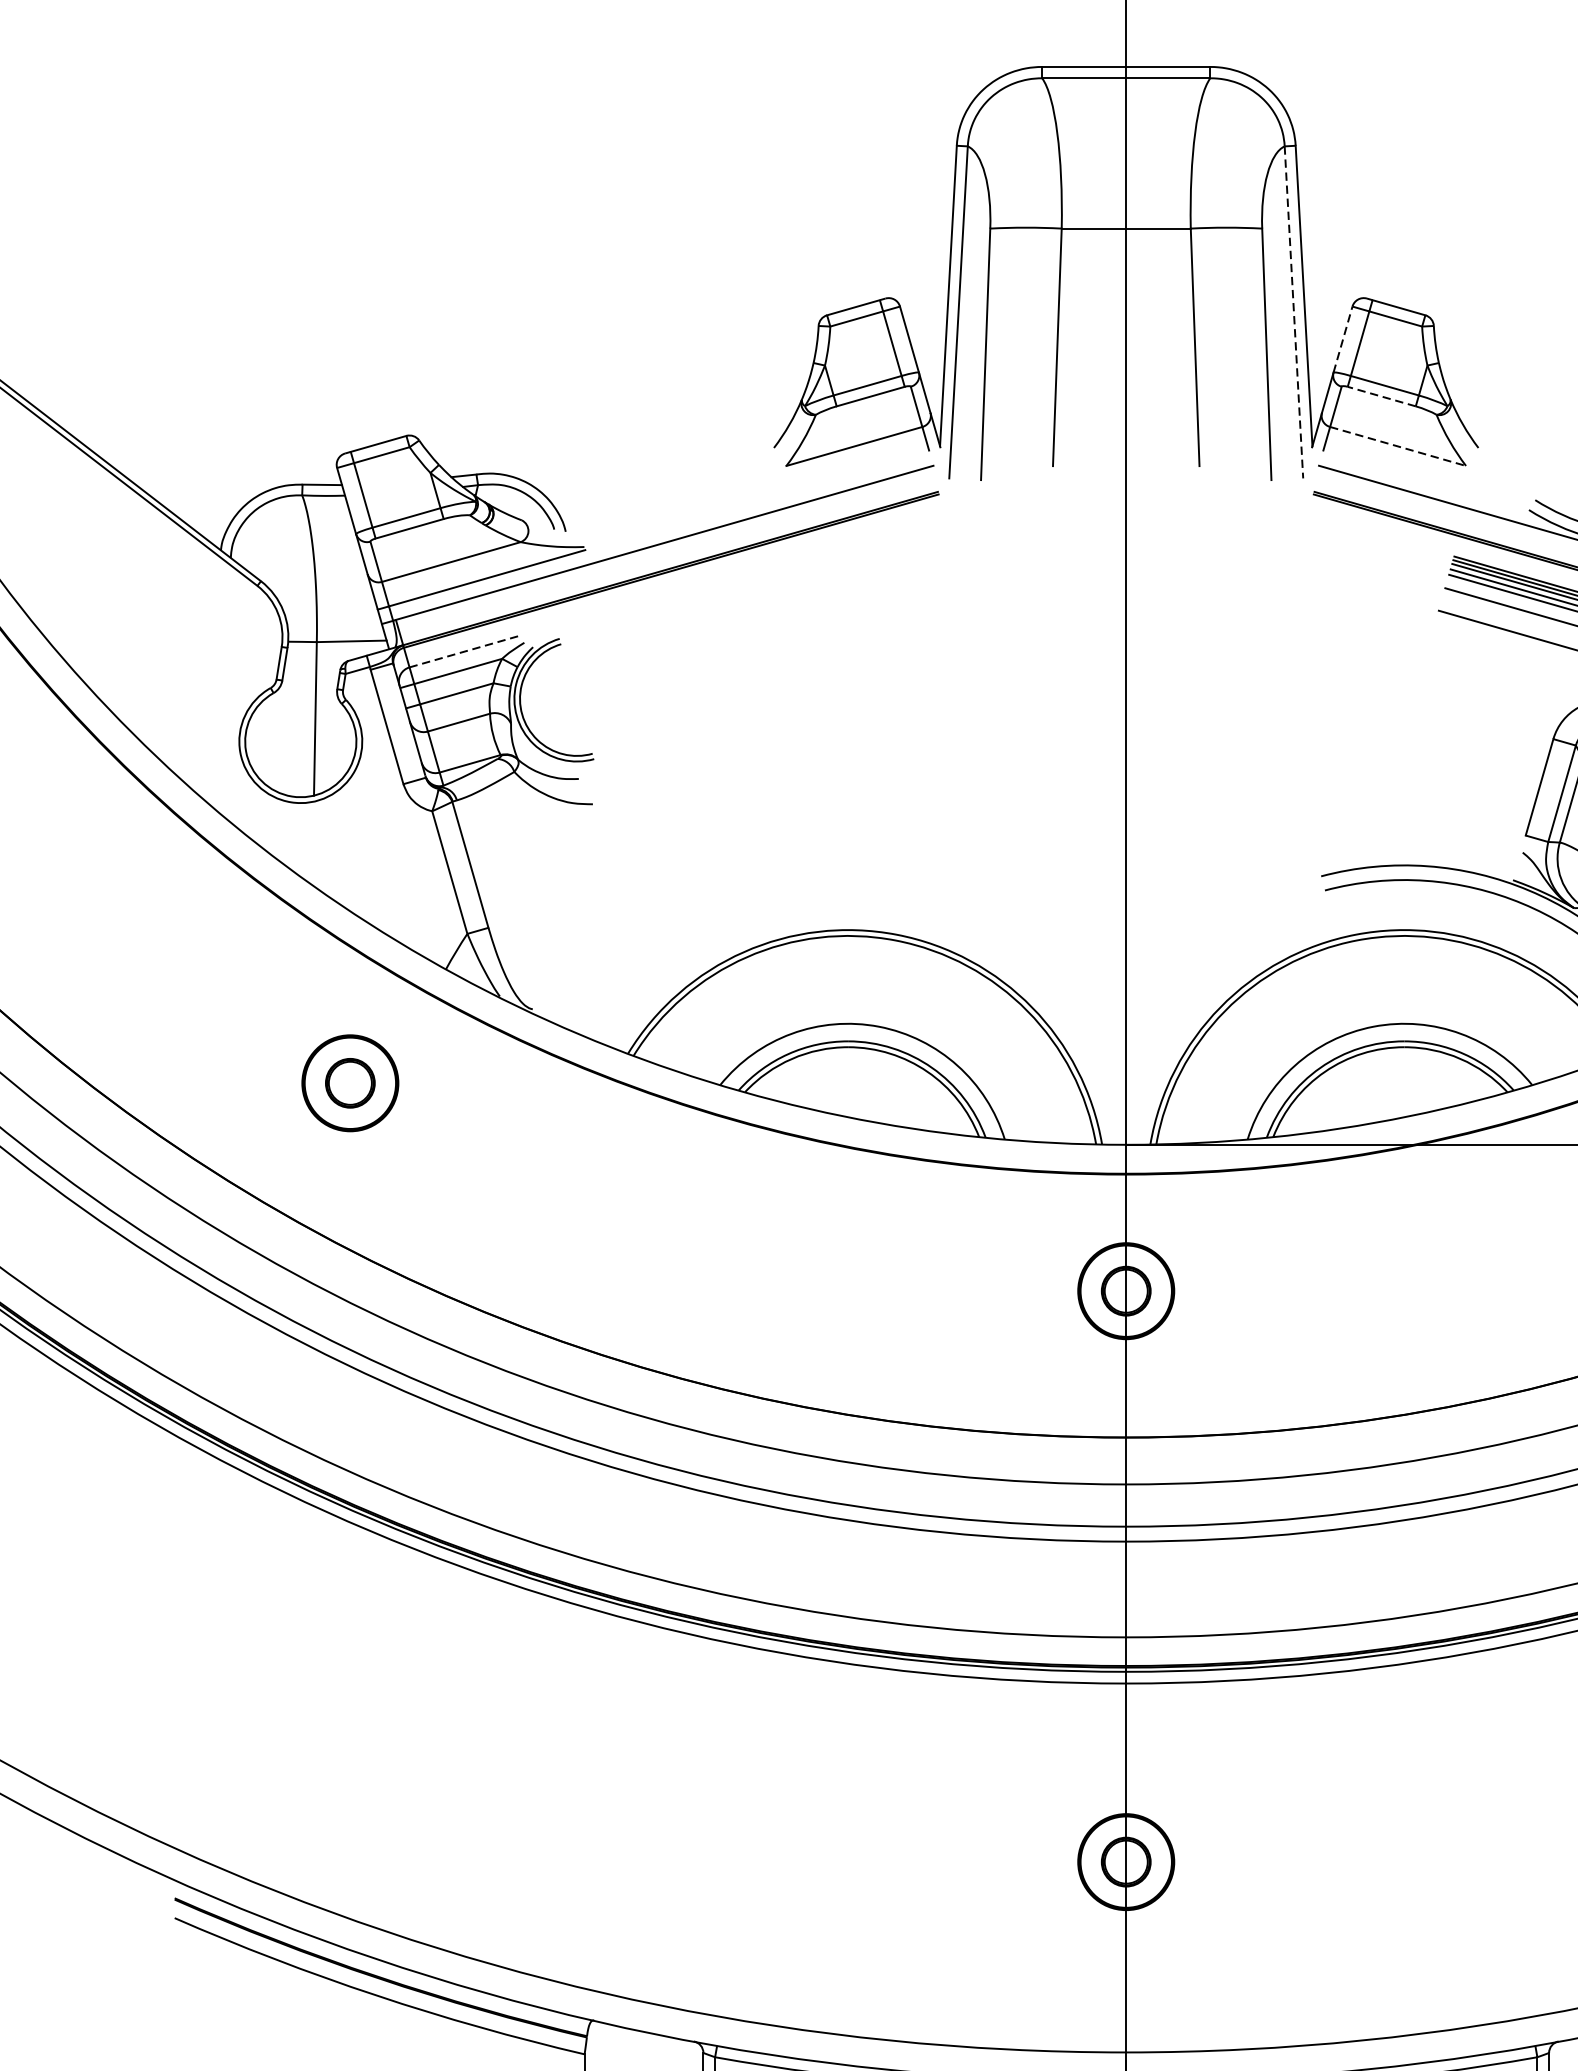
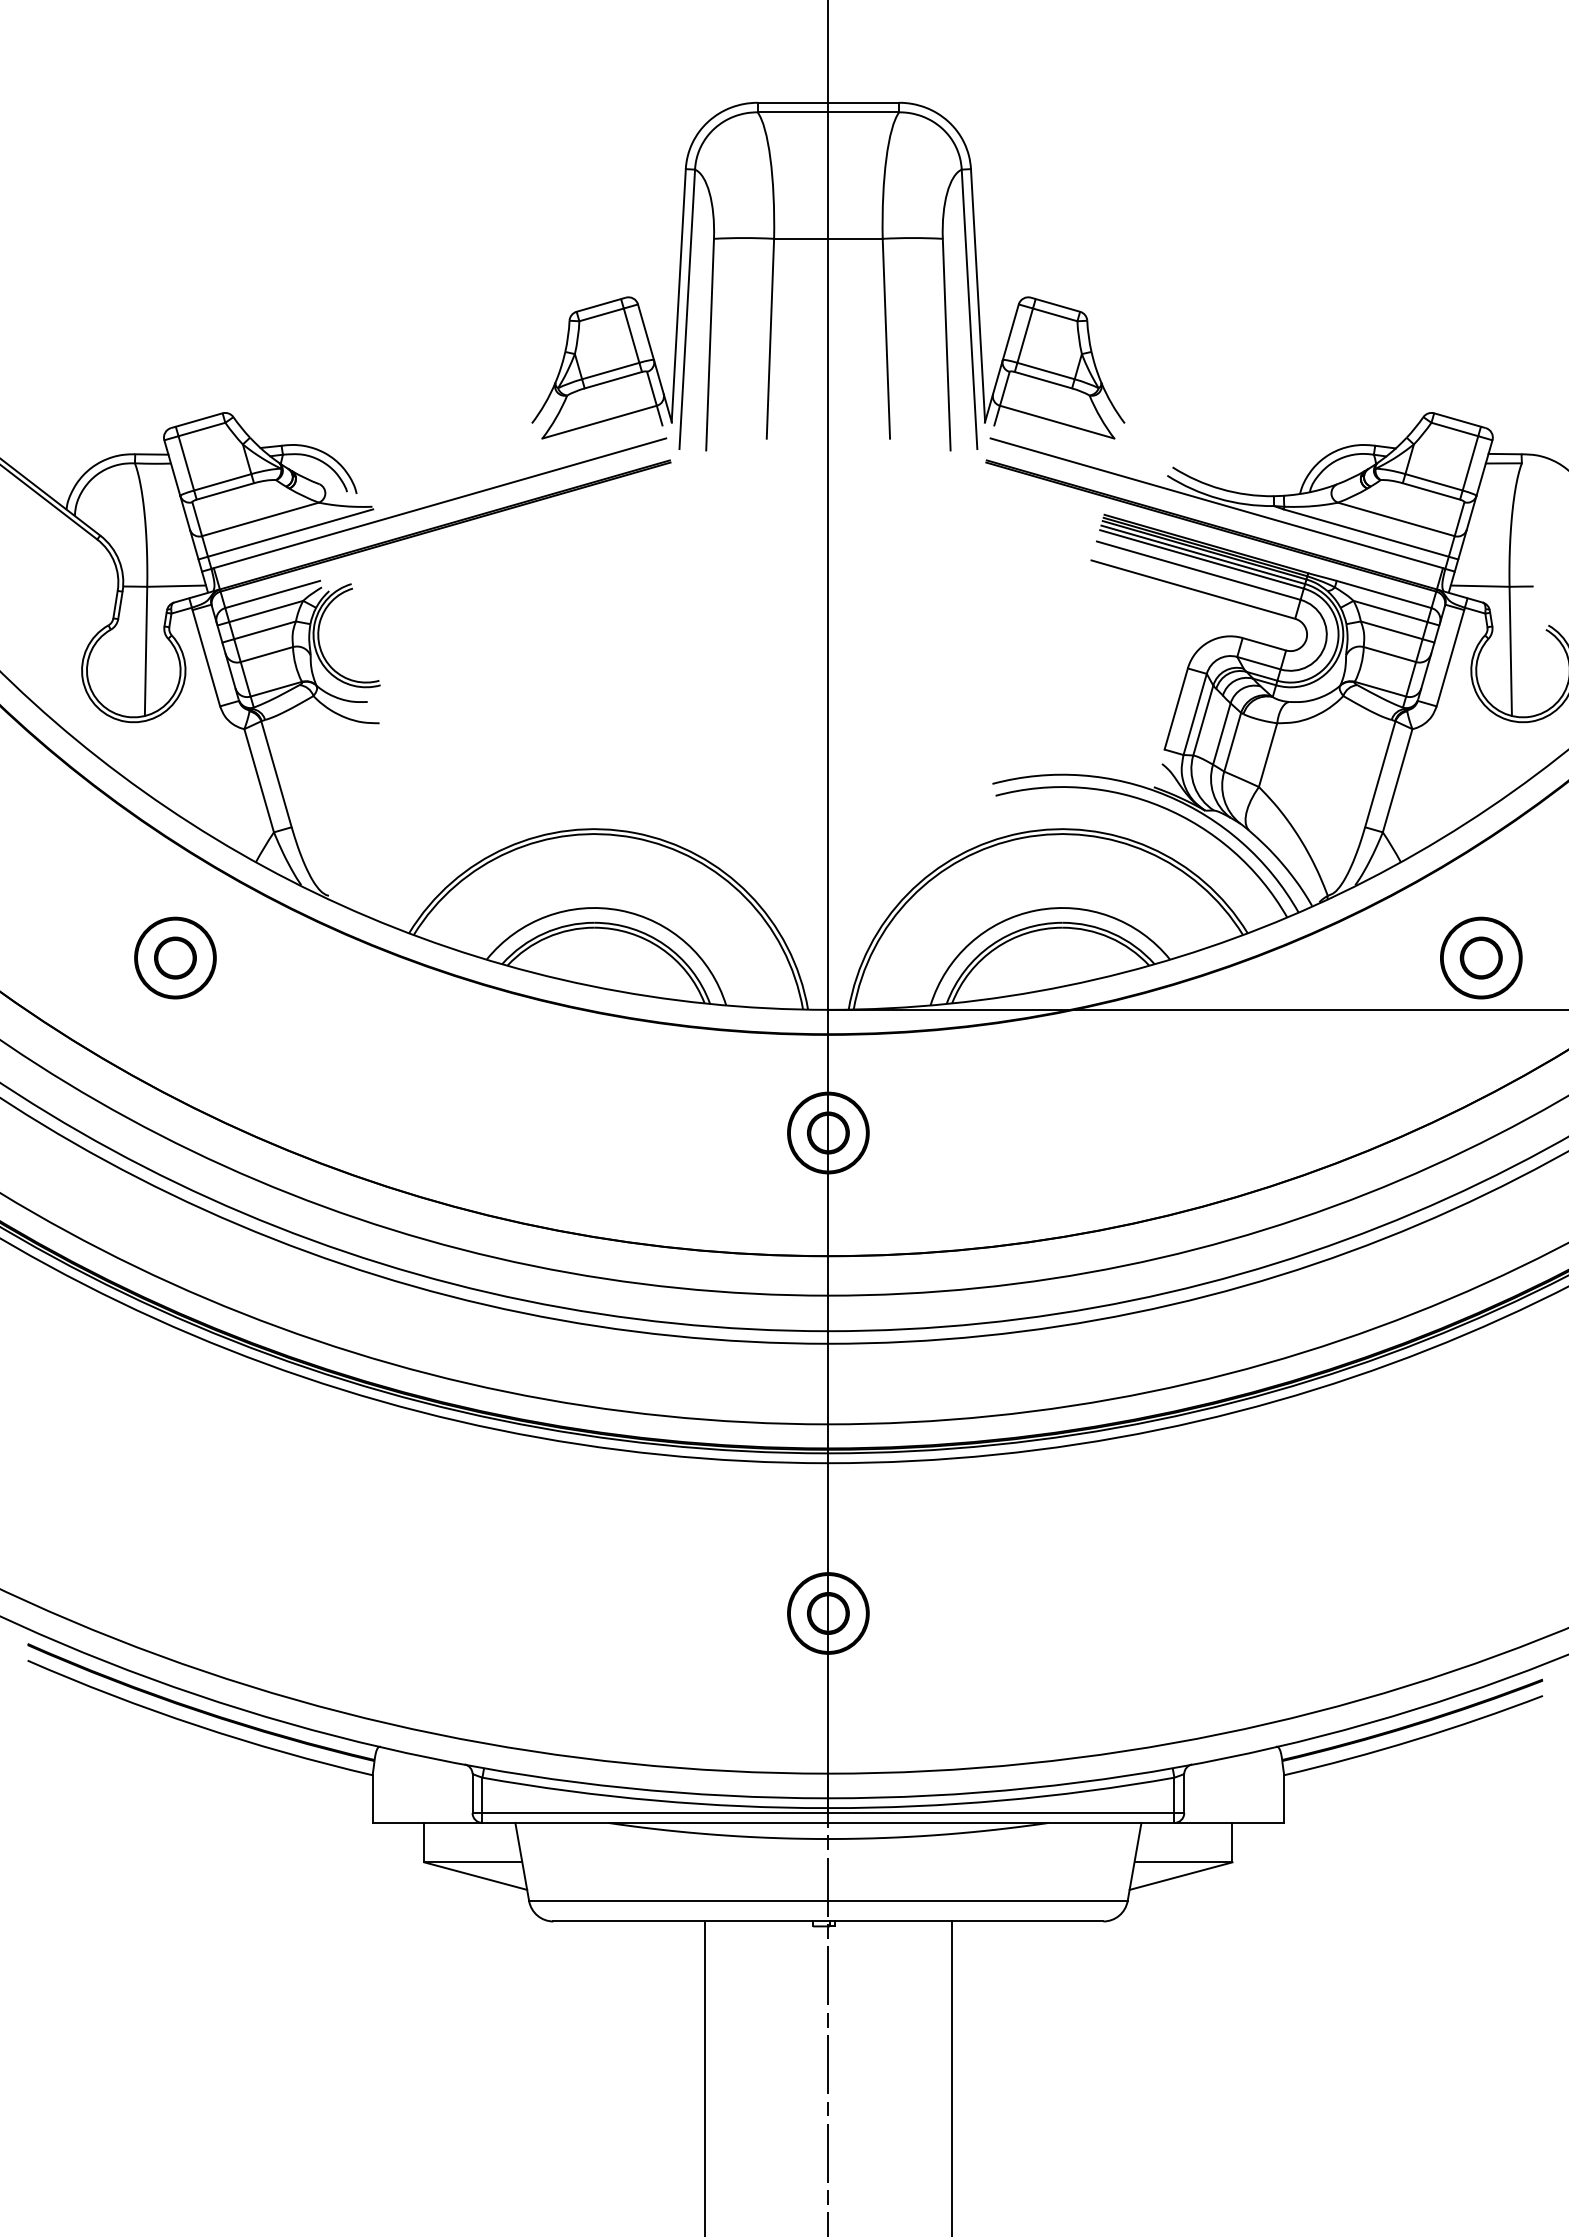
line: (1293, 312) -> (969, 309), dashed -> solid
line: (1342, 339) -> (1010, 332), dashed -> solid
line: (1381, 396) -> (1043, 380), dashed -> solid
line: (1398, 446) -> (1057, 422), dashed -> solid
line: (466, 651) -> (273, 594), dashed -> solid

